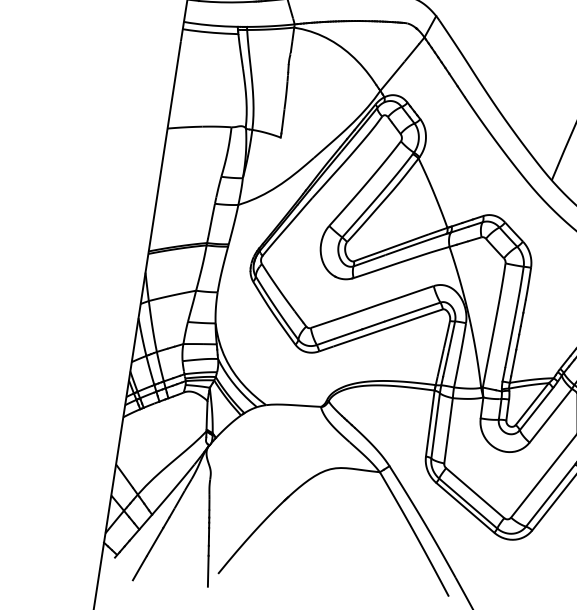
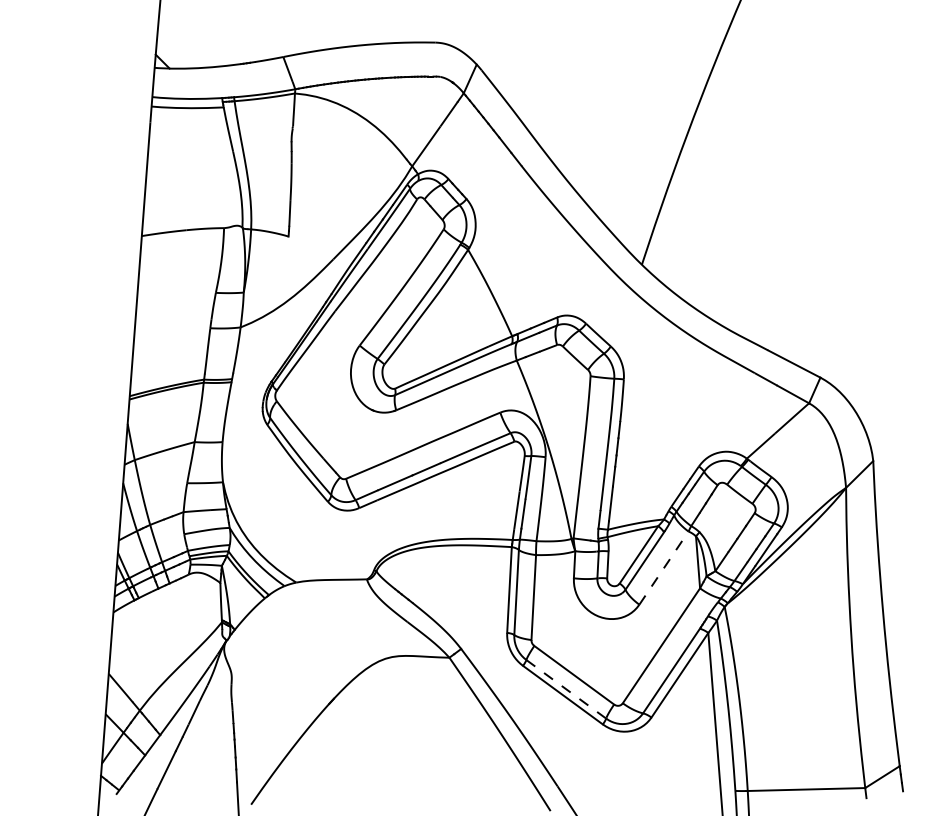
line: (551, 415) -> (664, 567), solid -> dashed
line: (468, 503) -> (566, 689), solid -> dashed

